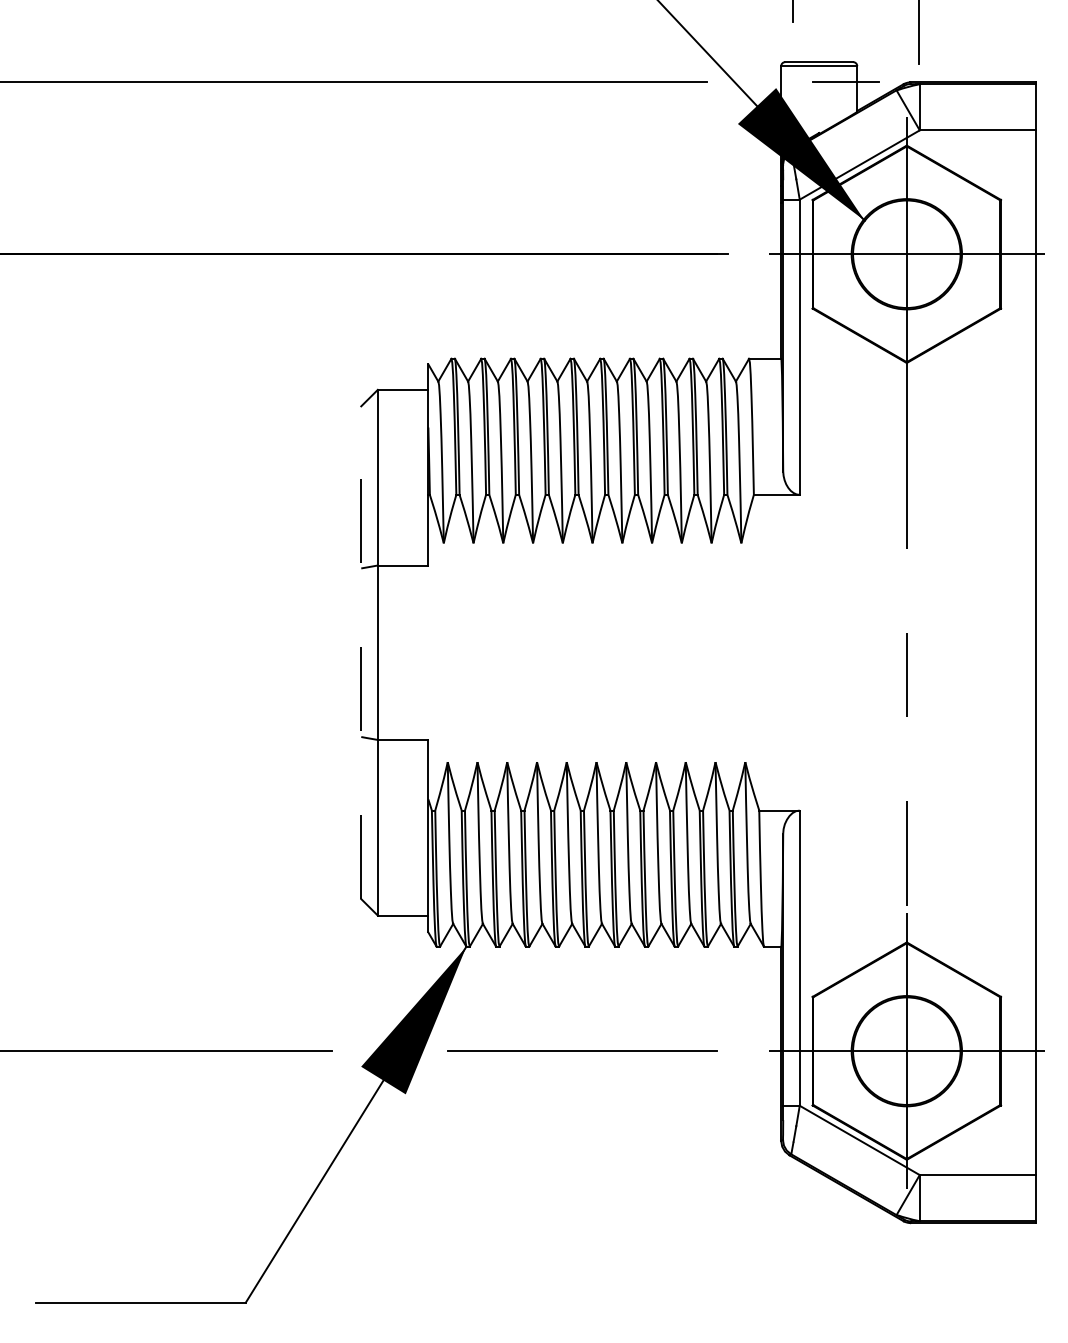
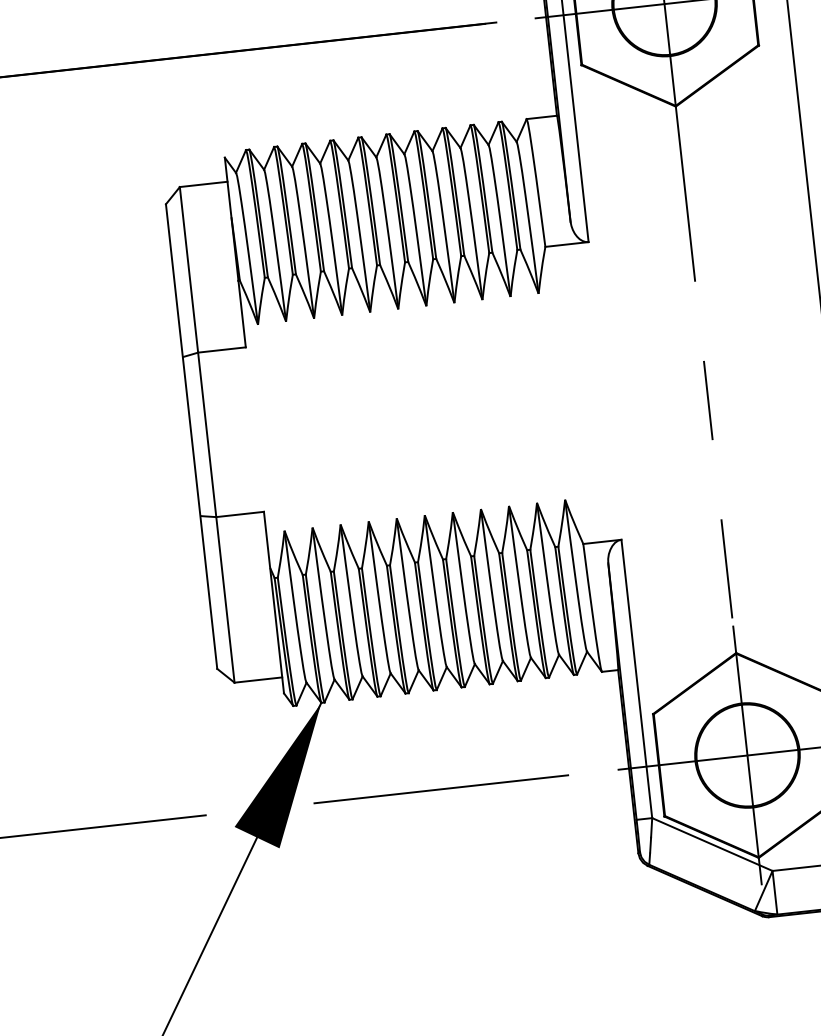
line: (361, 652) -> (191, 436), dashed -> solid

